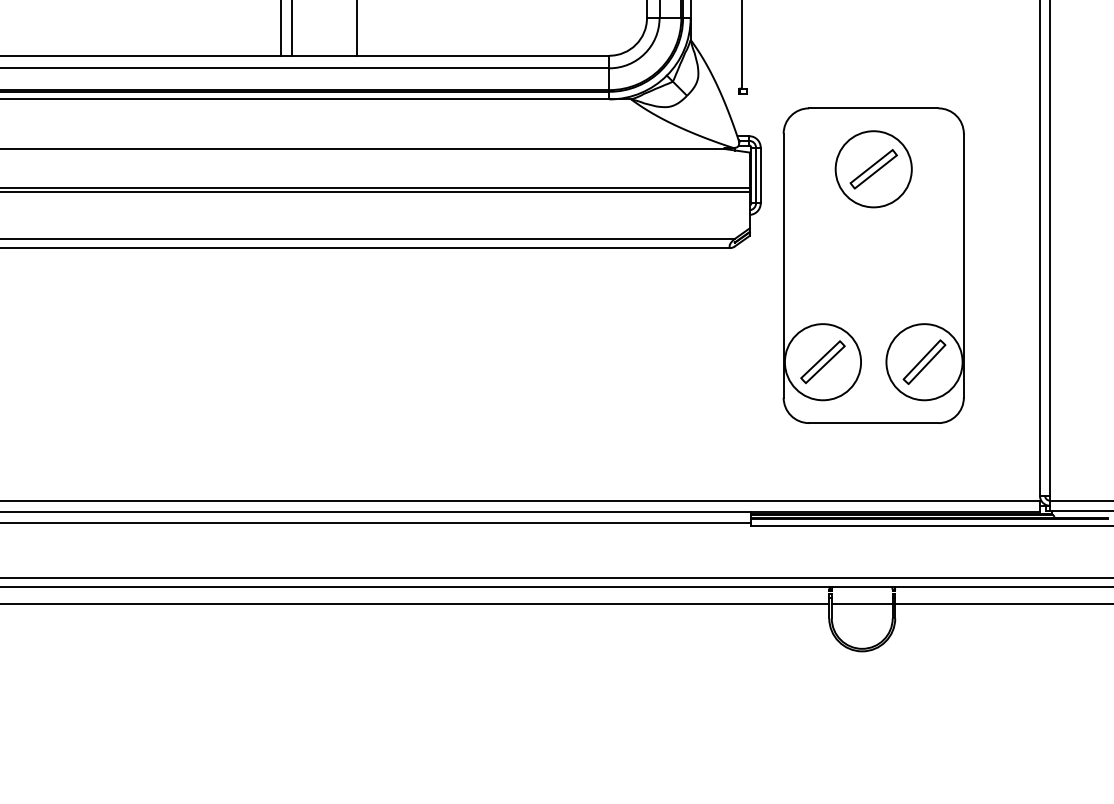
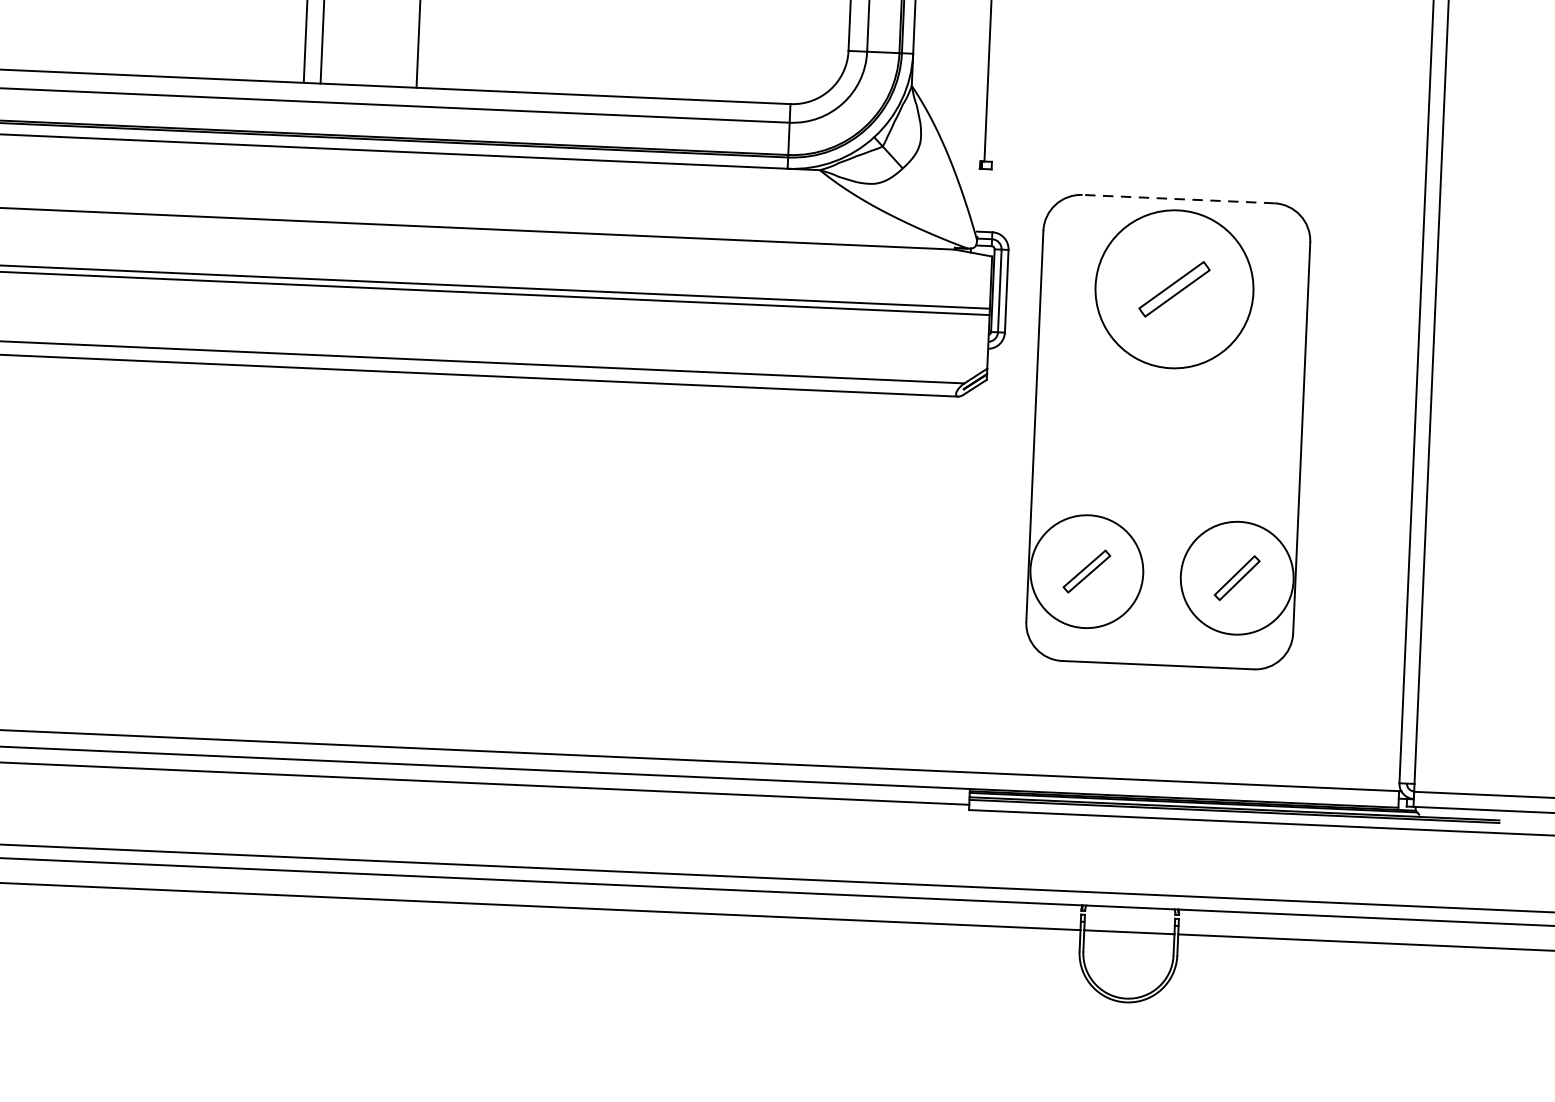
line: (873, 108) -> (1178, 199), solid -> dashed
circle: (873, 169) -> (1174, 289), size x1.4
part: (822, 361) -> (1086, 570), size x0.7
part: (924, 361) -> (1237, 577), size x0.7

